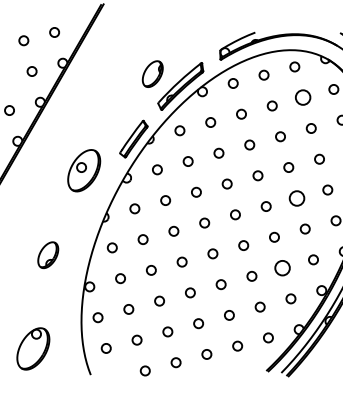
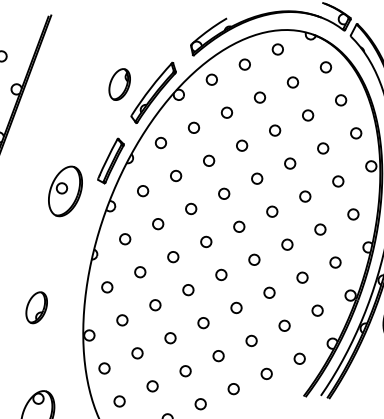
circle: (302, 97) -> (292, 82), size x0.62
part: (84, 170) -> (65, 191), moved
circle: (296, 197) -> (304, 195), size x0.62
circle: (282, 267) -> (302, 277), size x0.62

